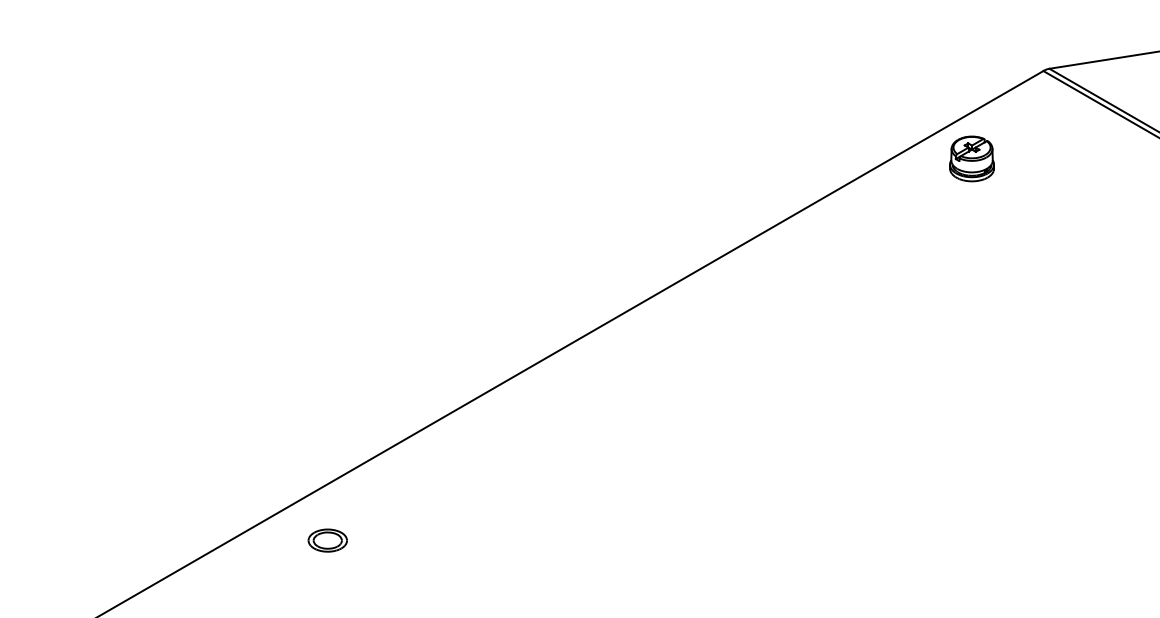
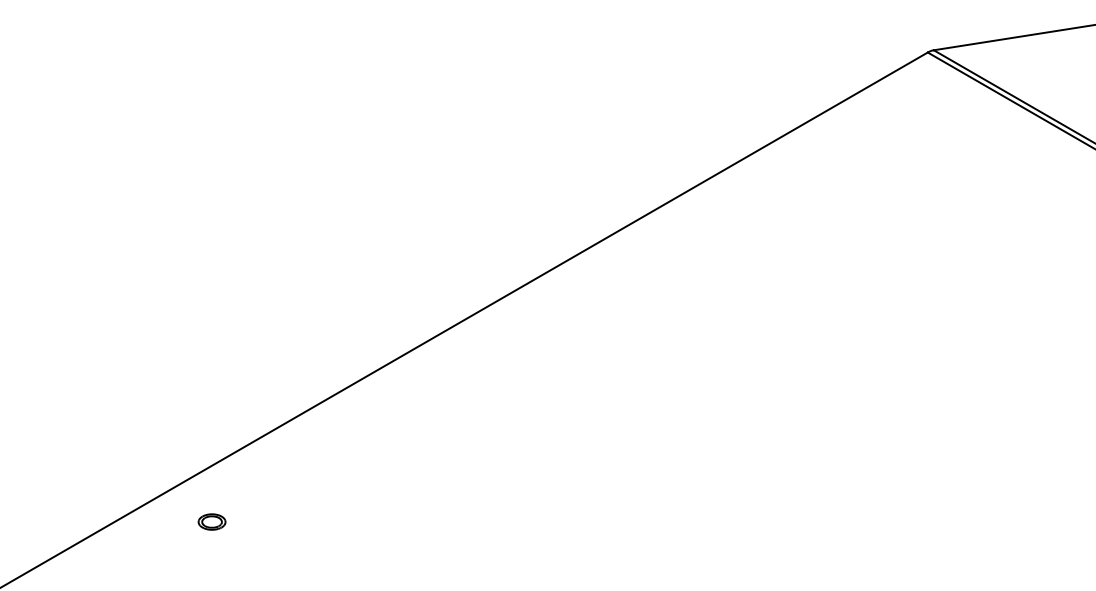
part: (971, 158) -> (855, 139), removed
part: (327, 540) -> (211, 521), size x0.7

